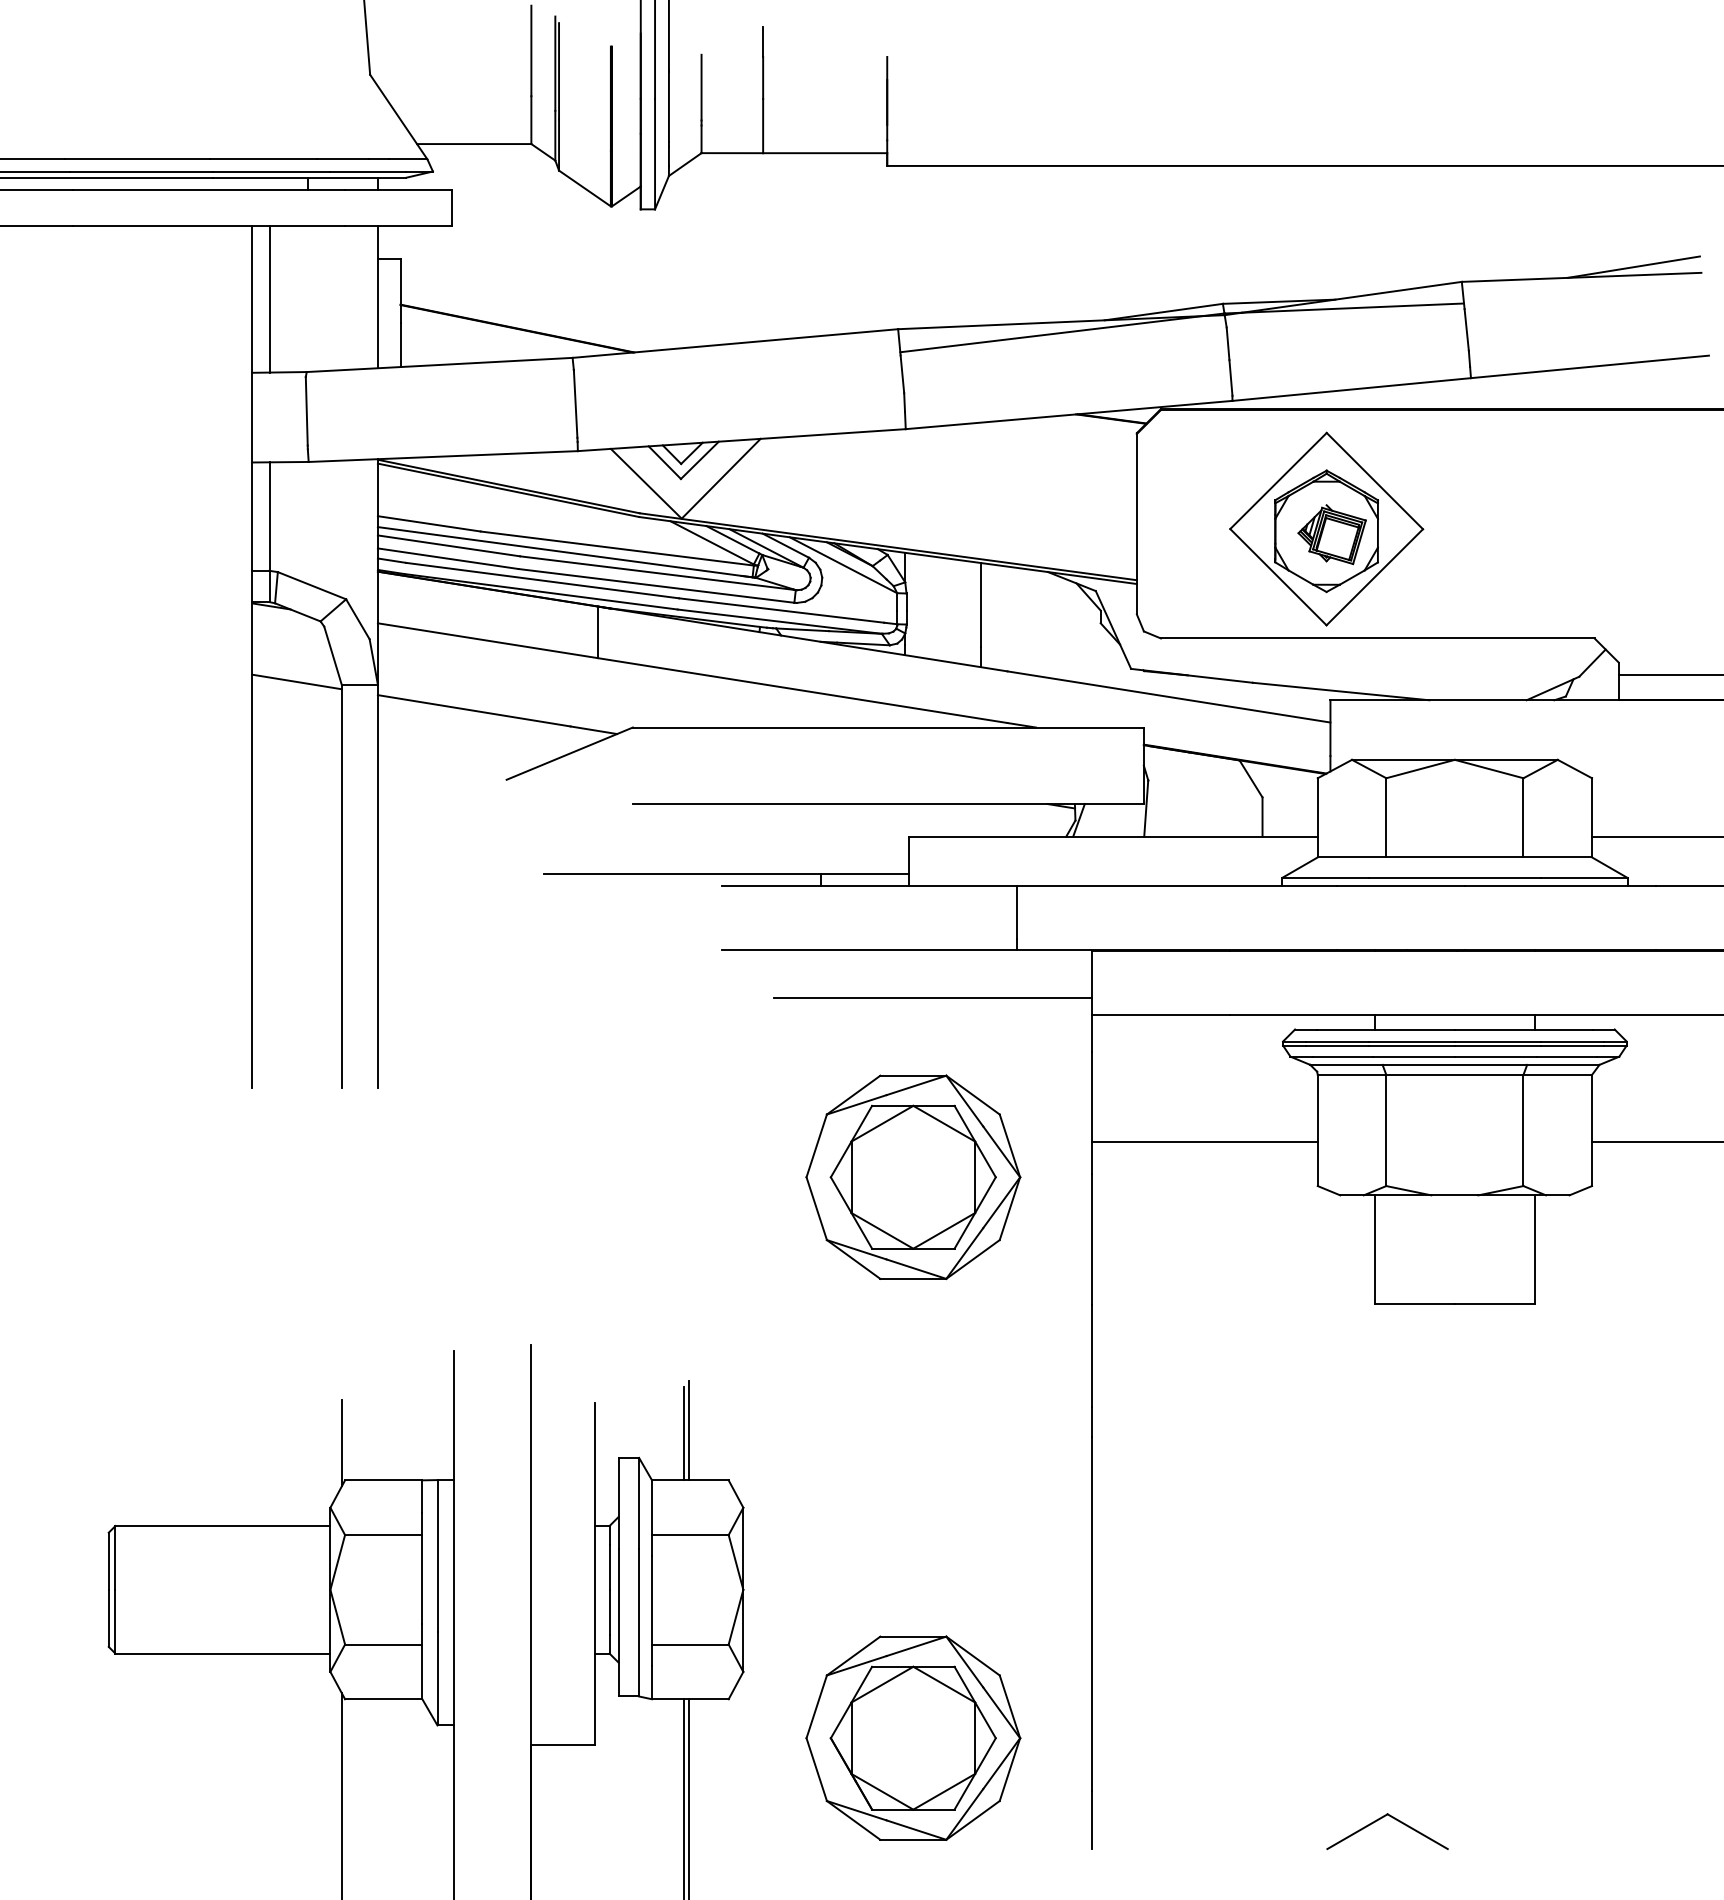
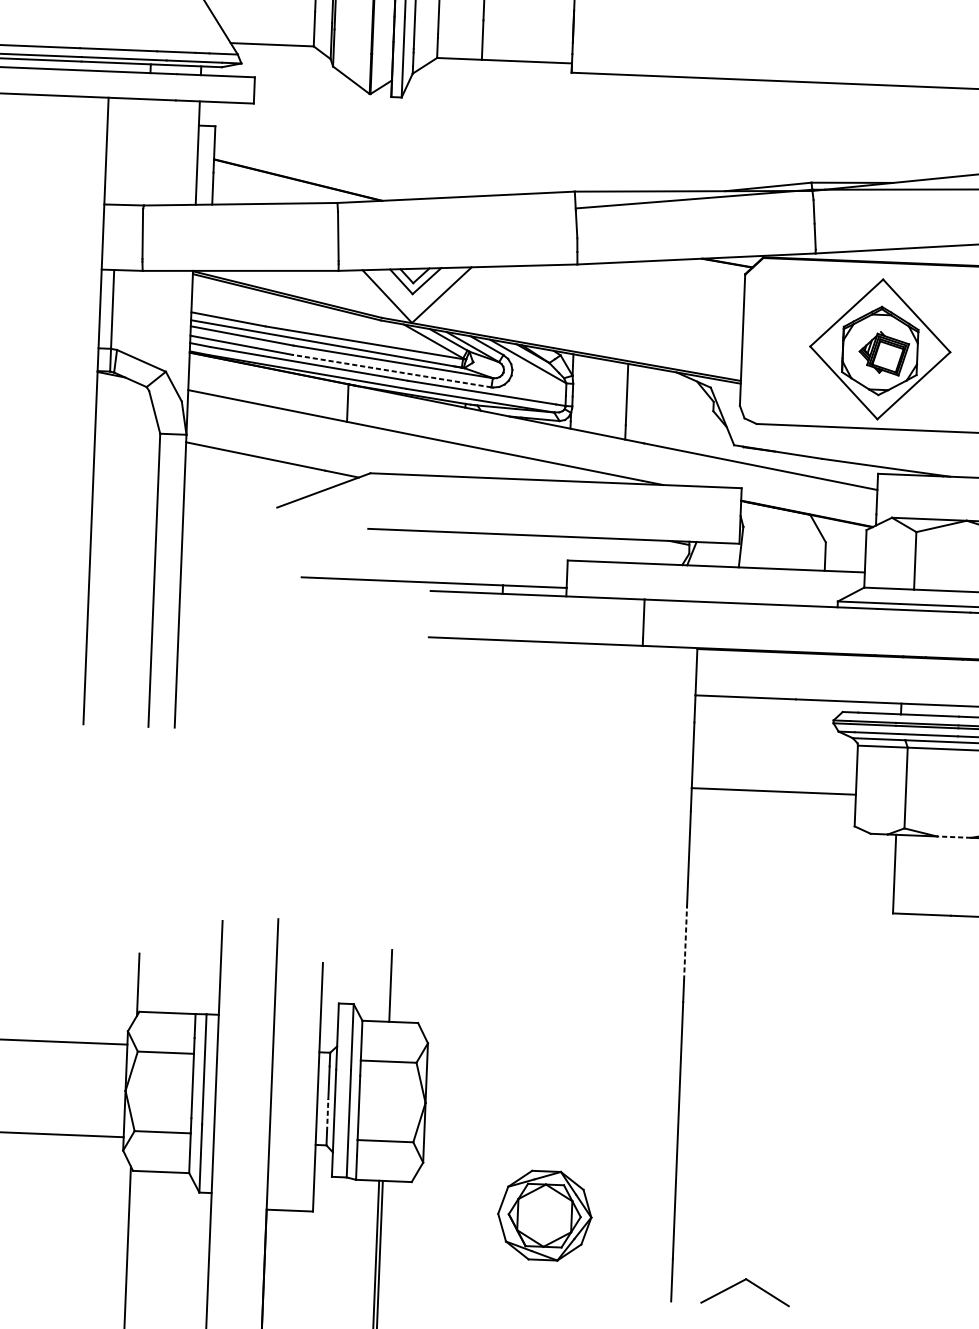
line: (269, 298) -> (118, 150), removed
line: (656, 585) -> (391, 370), solid -> dashed
line: (296, 681) -> (127, 430), removed
line: (932, 997) -> (580, 678), removed
part: (913, 1177) -> (561, 808), removed
line: (1454, 1195) -> (953, 837), solid -> dashed
line: (1091, 1355) -> (685, 942), solid -> dashed
line: (683, 1433) -> (386, 987), removed
line: (609, 1612) -> (327, 1115), solid -> dashed
part: (913, 1737) -> (544, 1215), size x0.6
part: (1379, 1820) -> (740, 1283), moved

